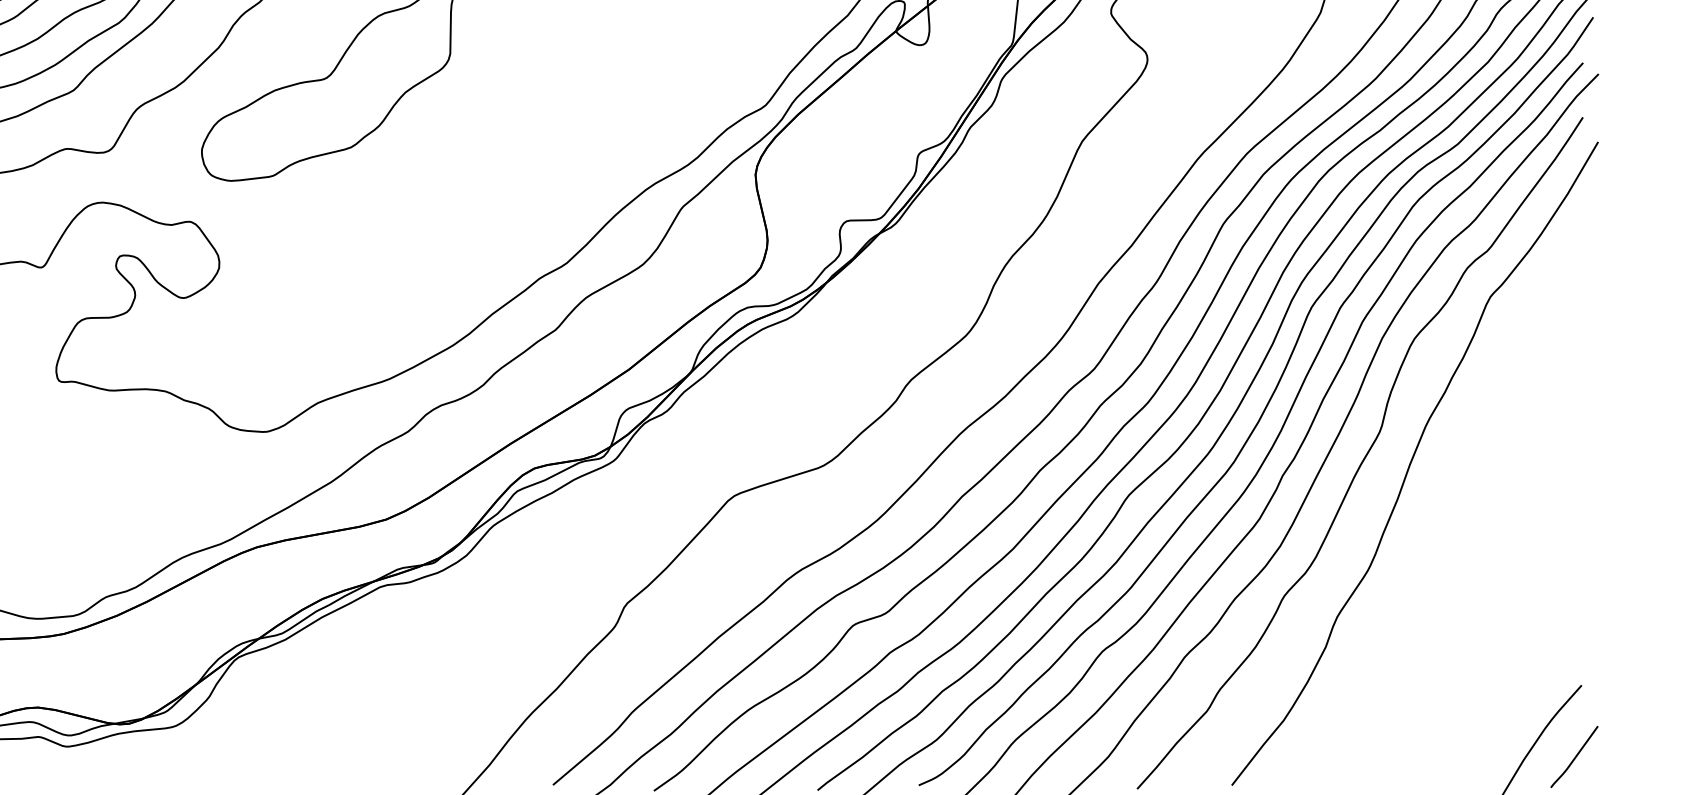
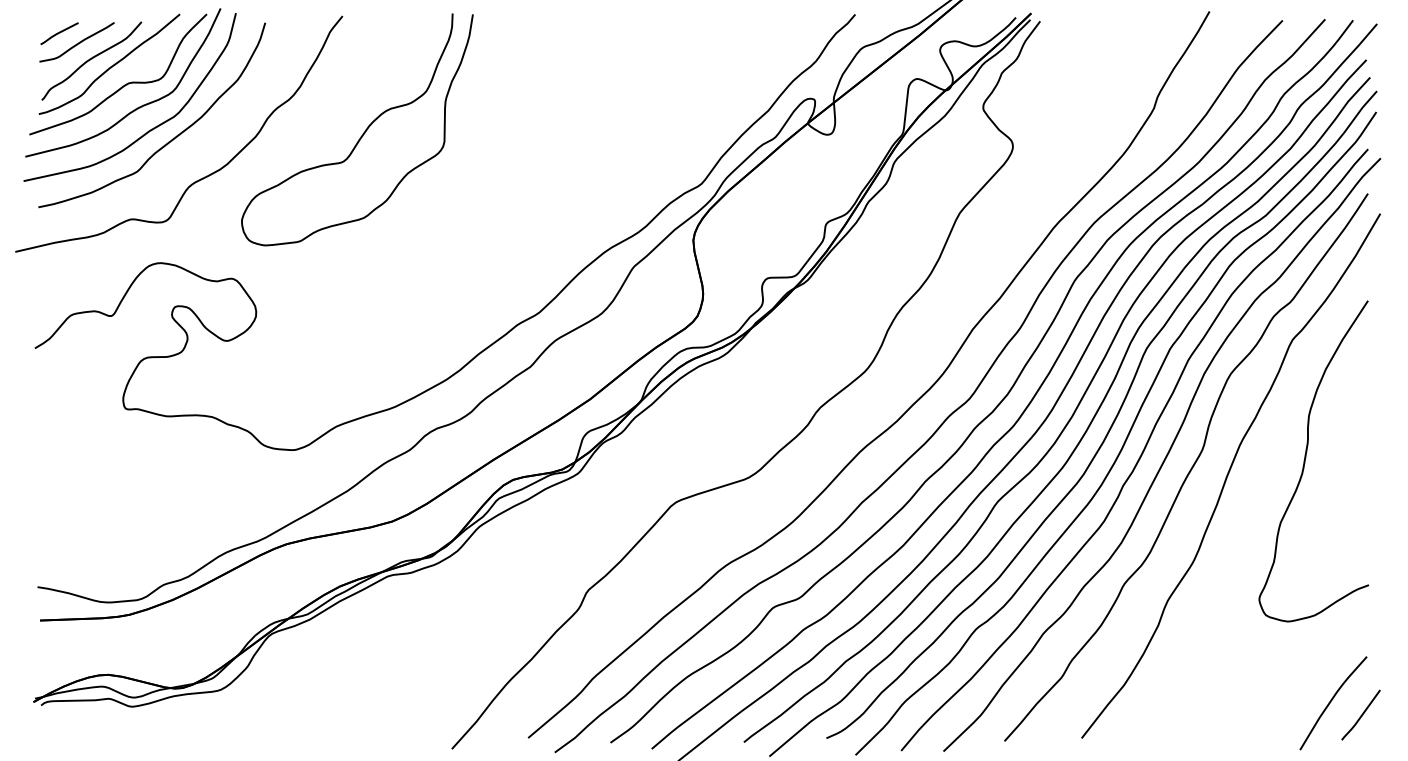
curve: (1506, 445) -> (1305, 461), added

